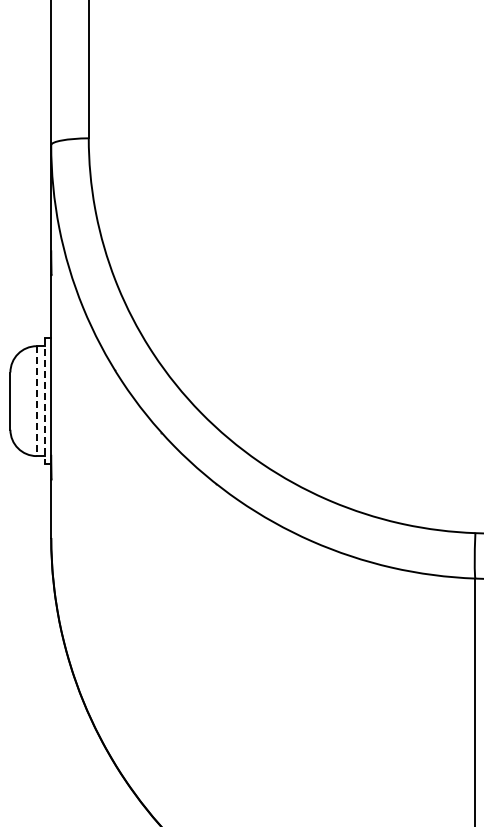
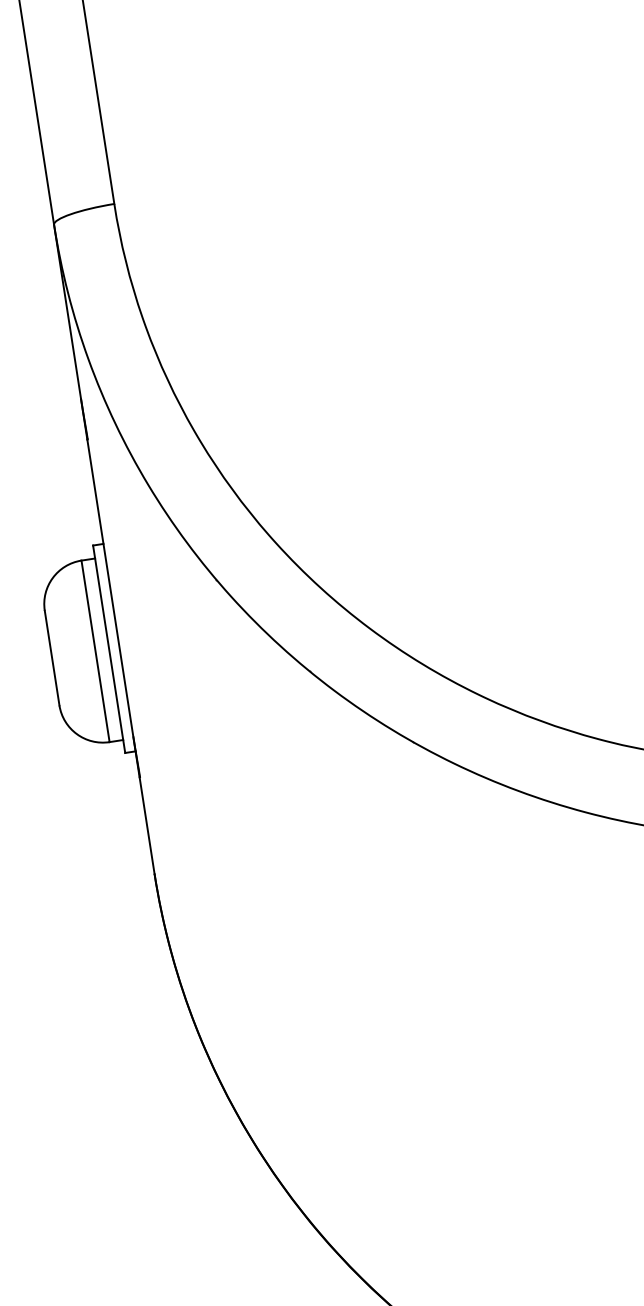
line: (36, 401) -> (95, 651), dashed -> solid
line: (44, 401) -> (108, 649), dashed -> solid

